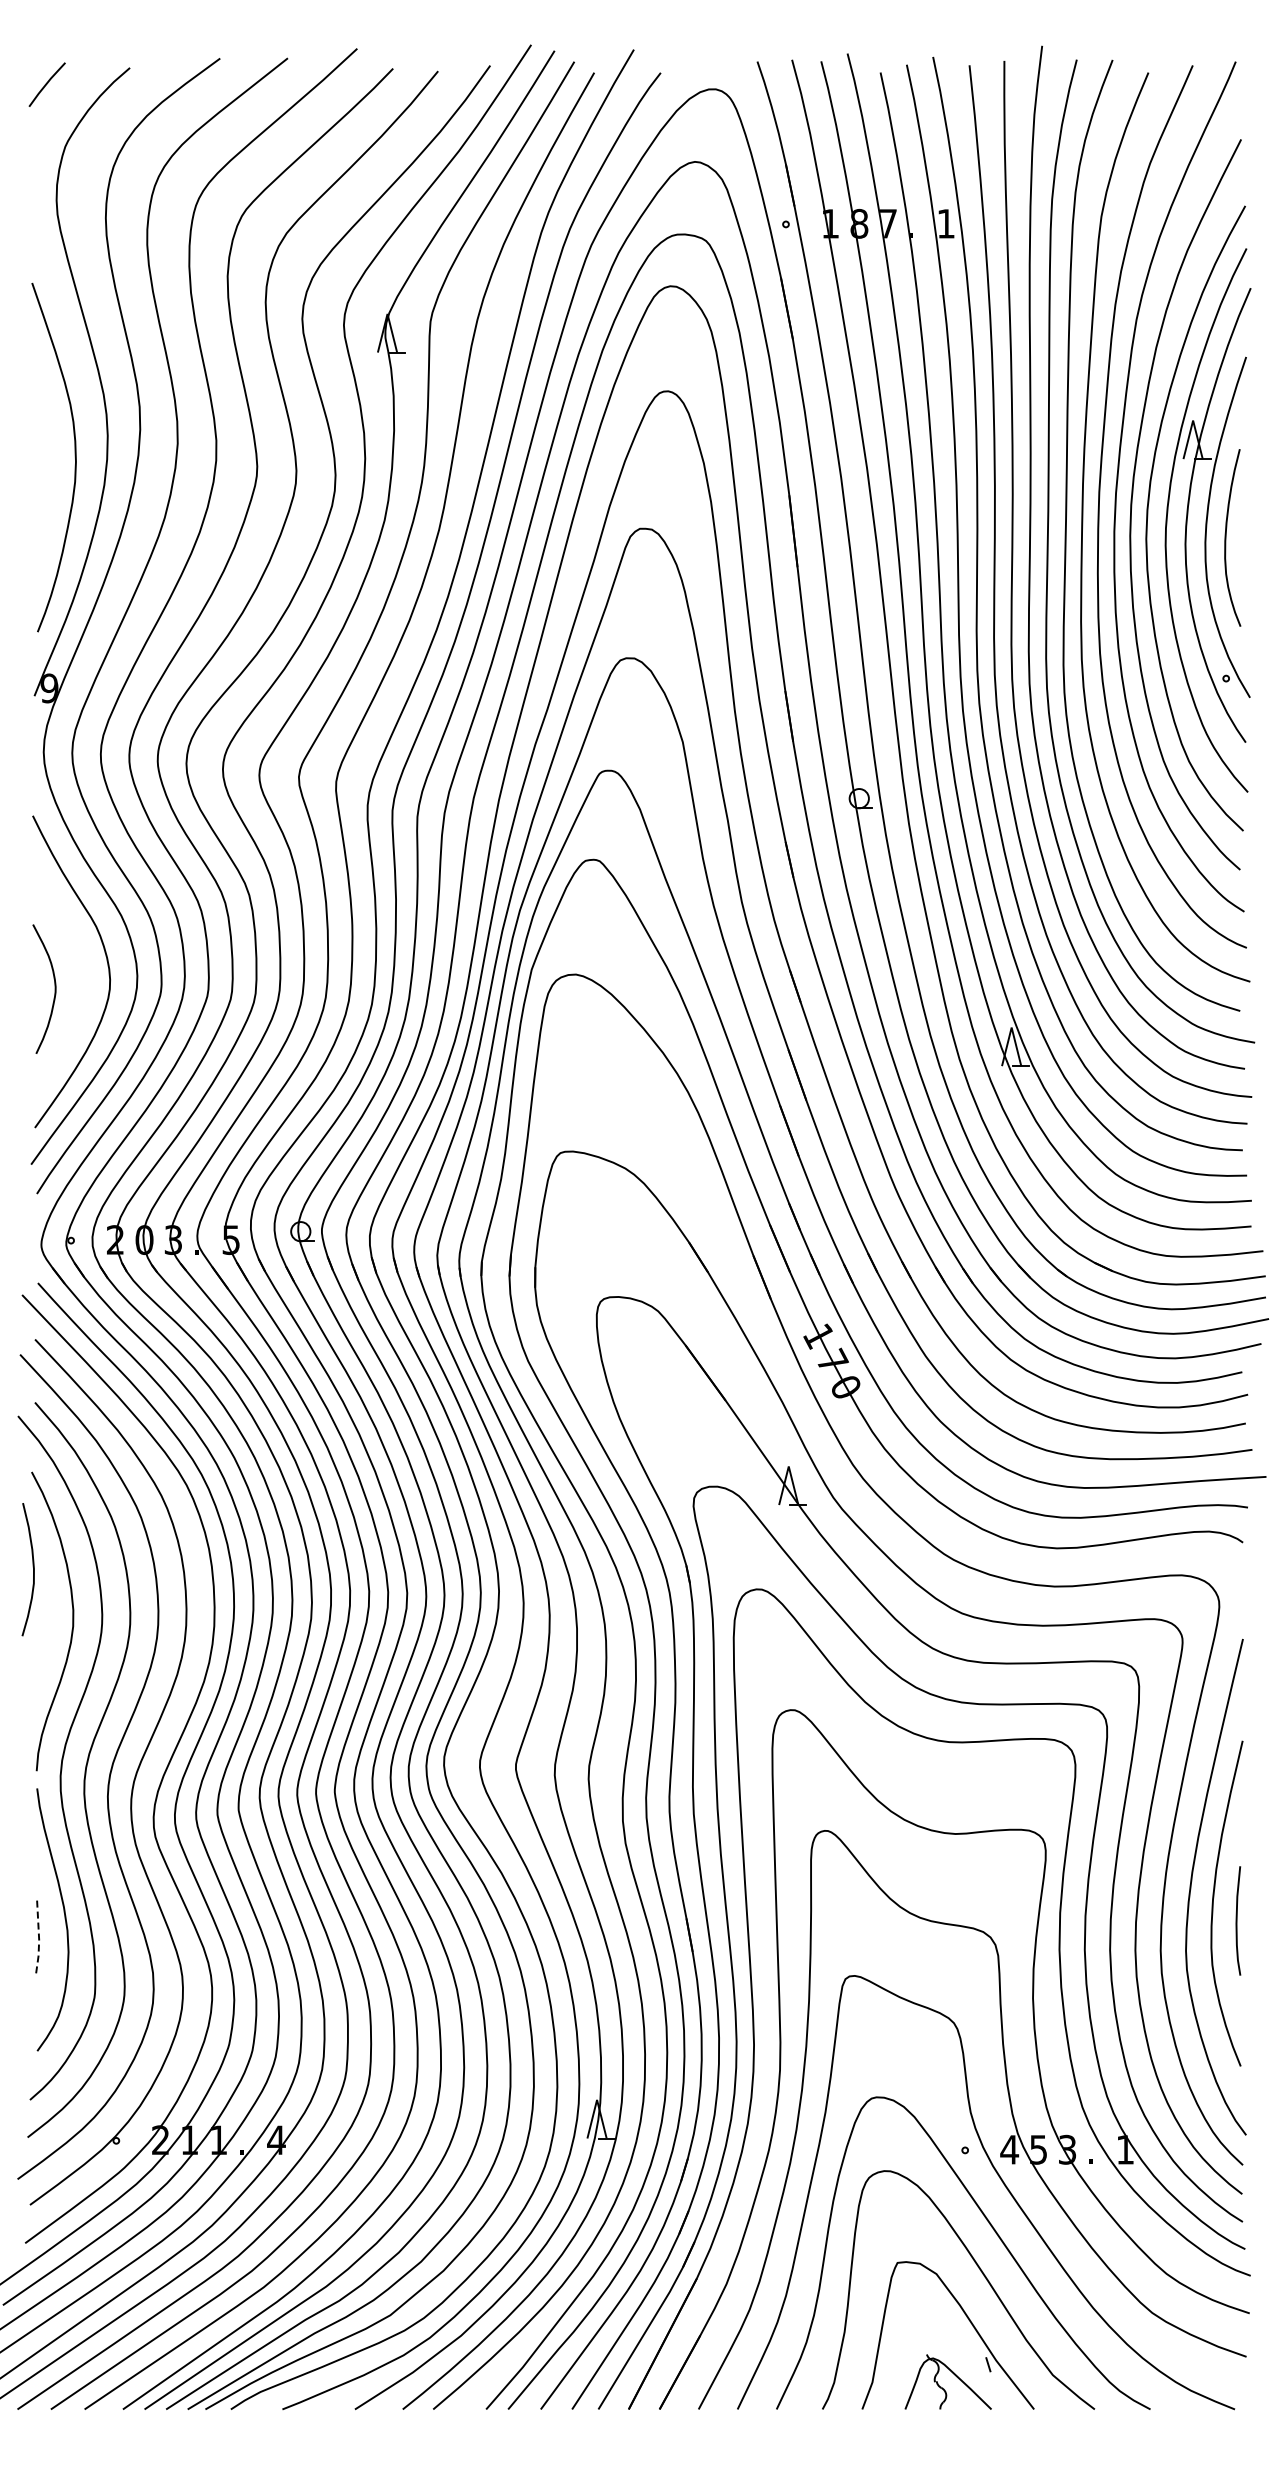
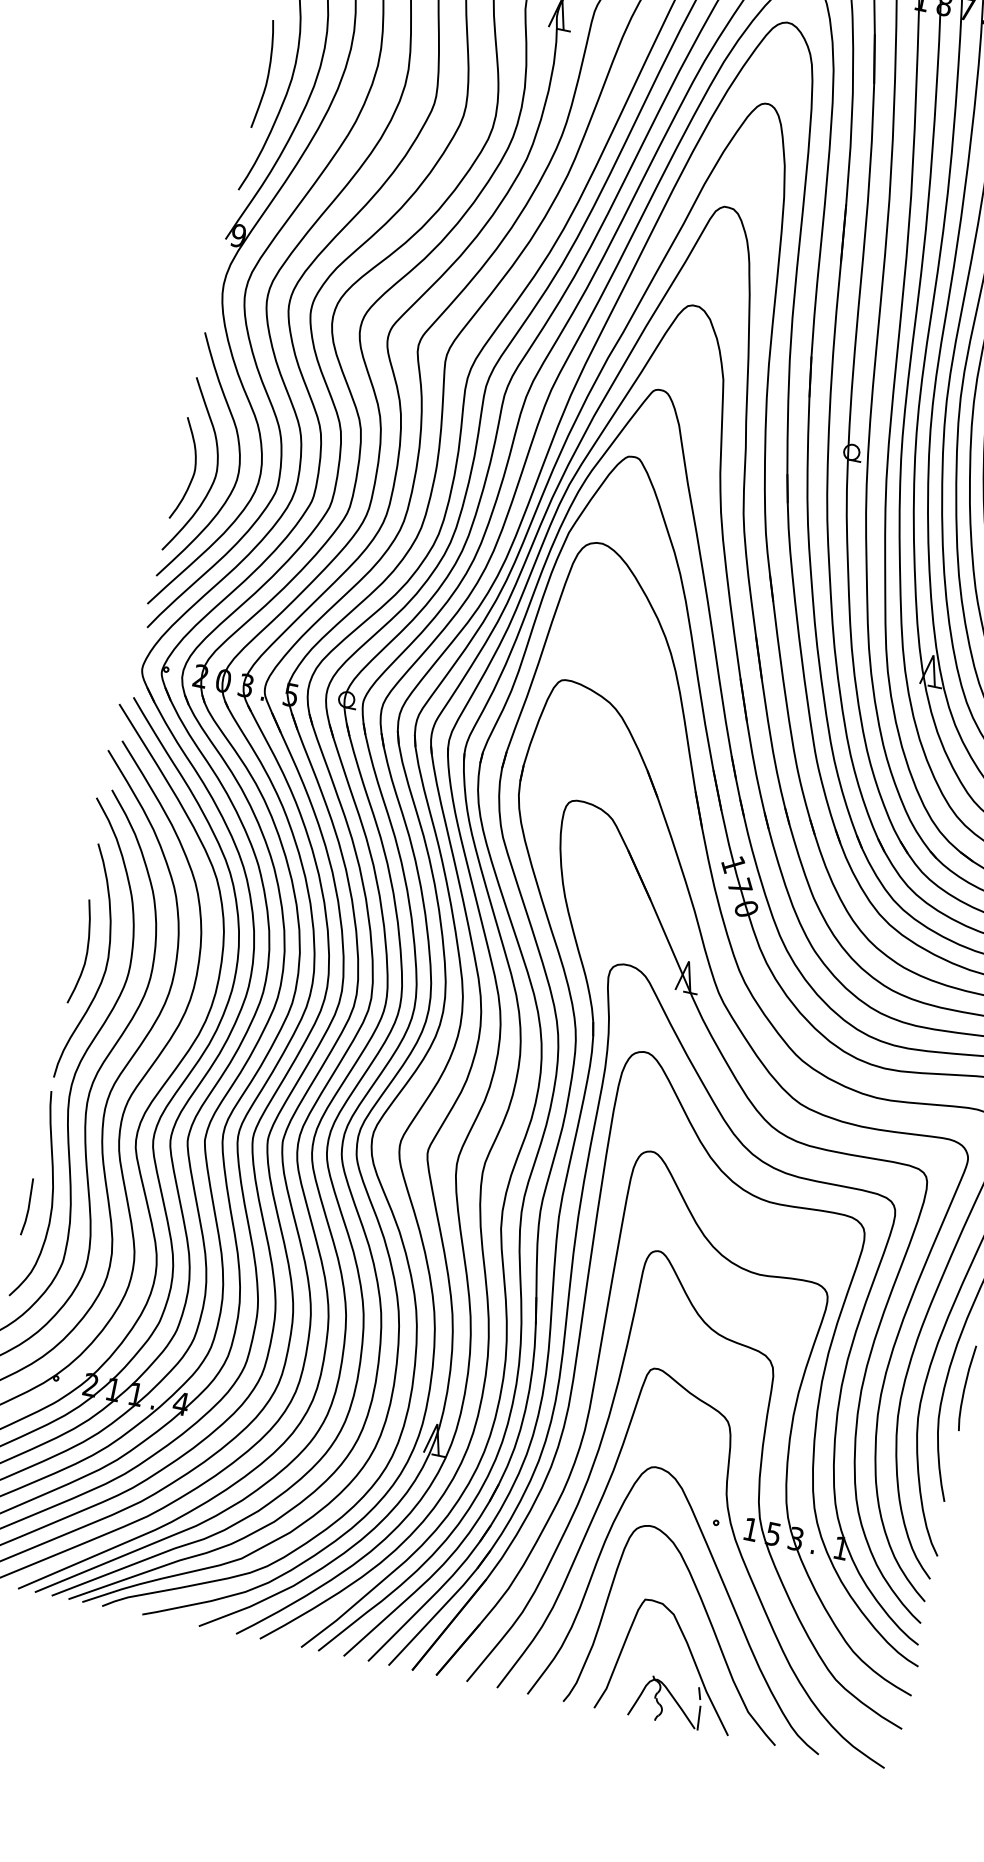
curve: (44, 483) -> (267, 75), added
curve: (81, 981) -> (216, 469), added
curve: (32, 1566) -> (86, 950), moved
line: (39, 1938) -> (29, 1208), dashed -> solid
text: (1009, 2149) -> (750, 1529), 4 -> 1
line: (993, 2394) -> (698, 1717), added

